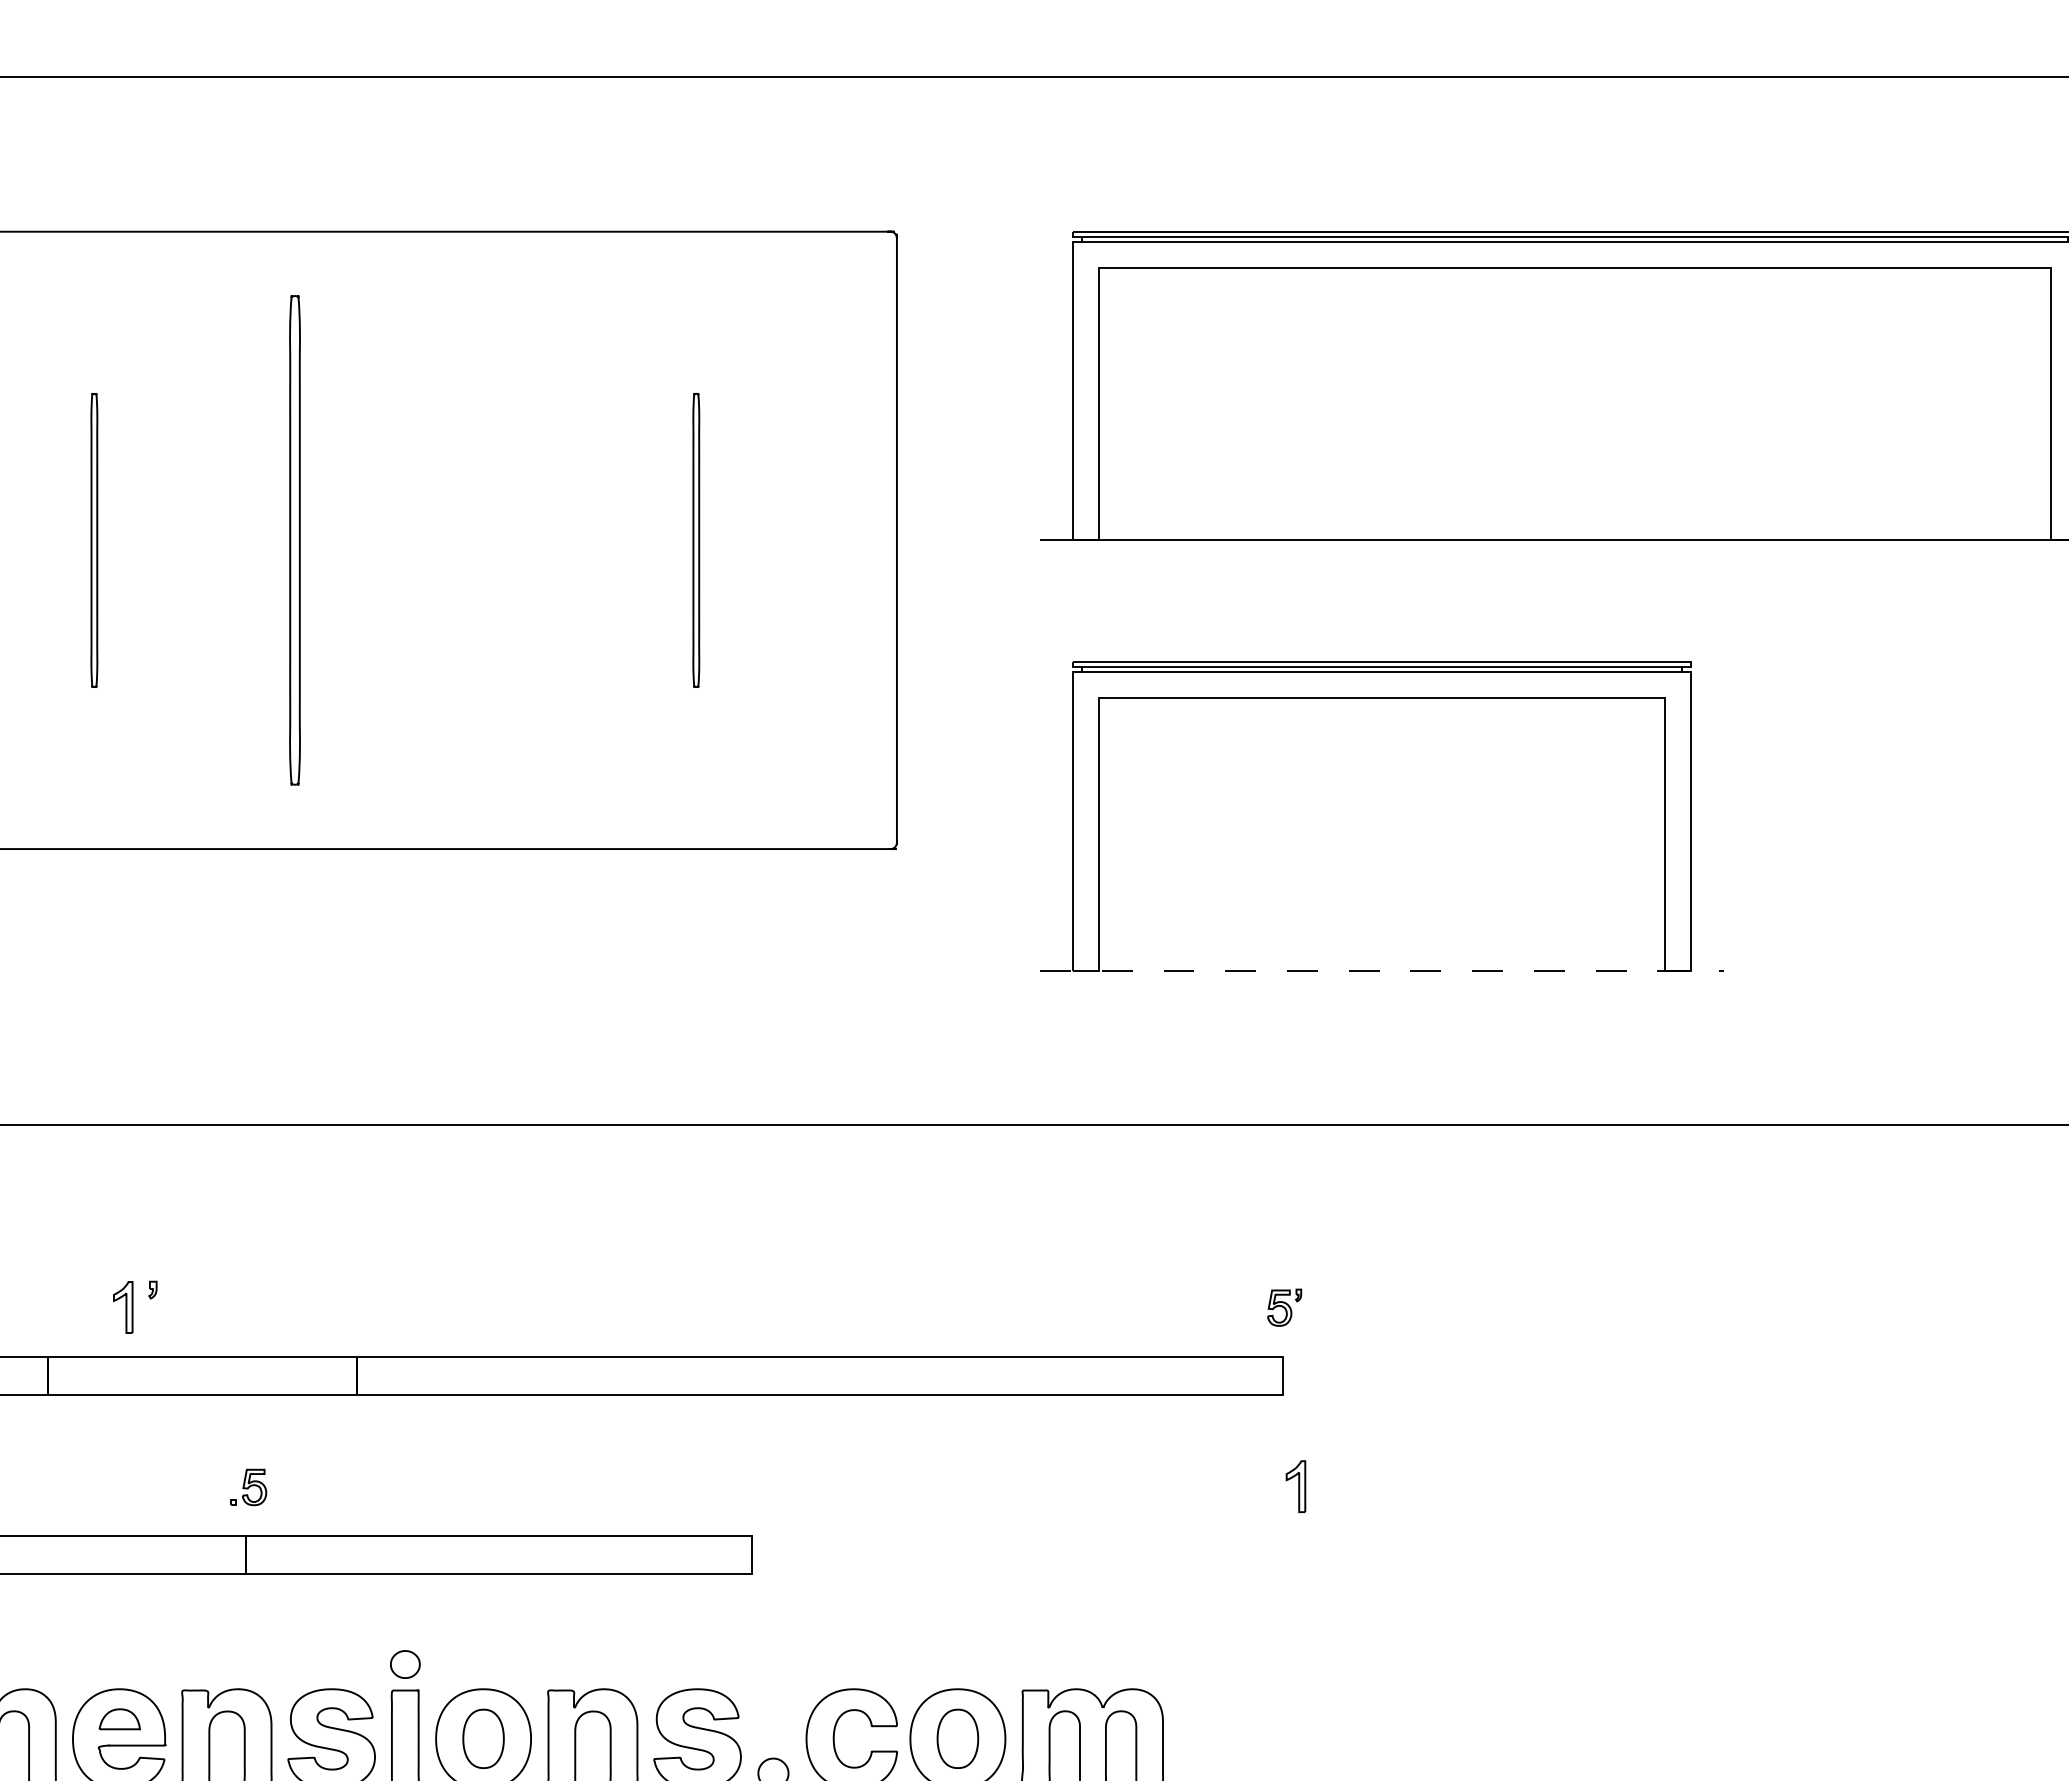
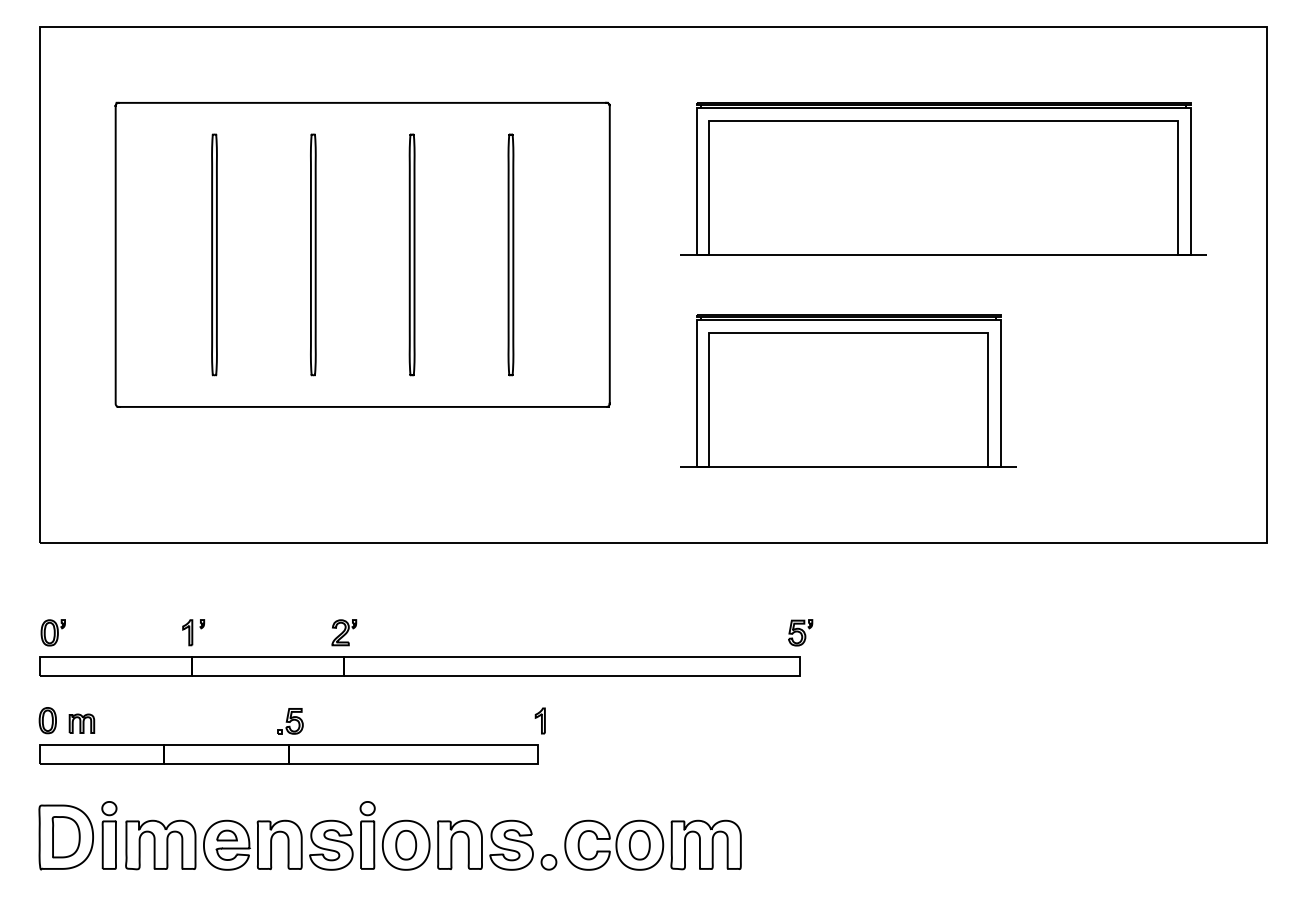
part: (94, 539) -> (214, 254), size x1.67
part: (494, 539) -> (411, 254), added
part: (695, 539) -> (510, 254), size x1.67
line: (1383, 969) -> (849, 466), dashed -> solid
part: (134, 1306) -> (193, 632), moved
part: (358, 1306) -> (344, 632), added
part: (1284, 1306) -> (800, 632), size x1.43
part: (1294, 1485) -> (539, 720), moved
part: (248, 1487) -> (290, 721), size x1.43

